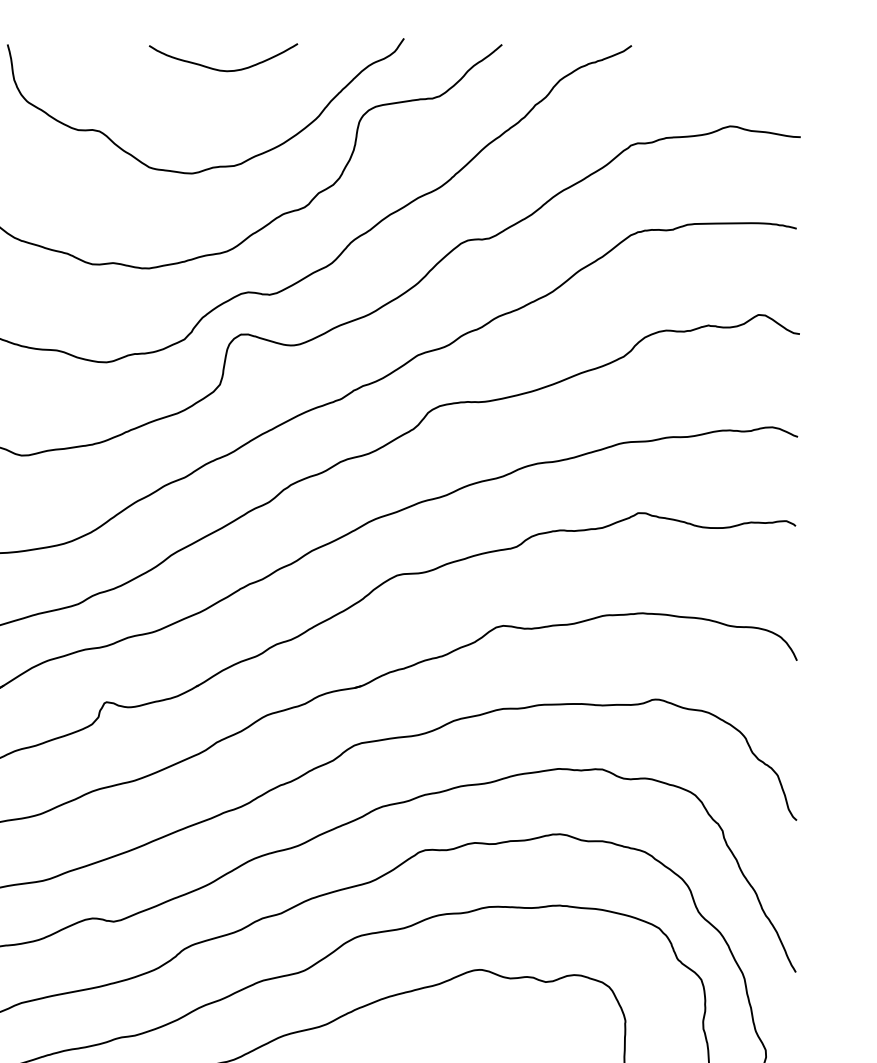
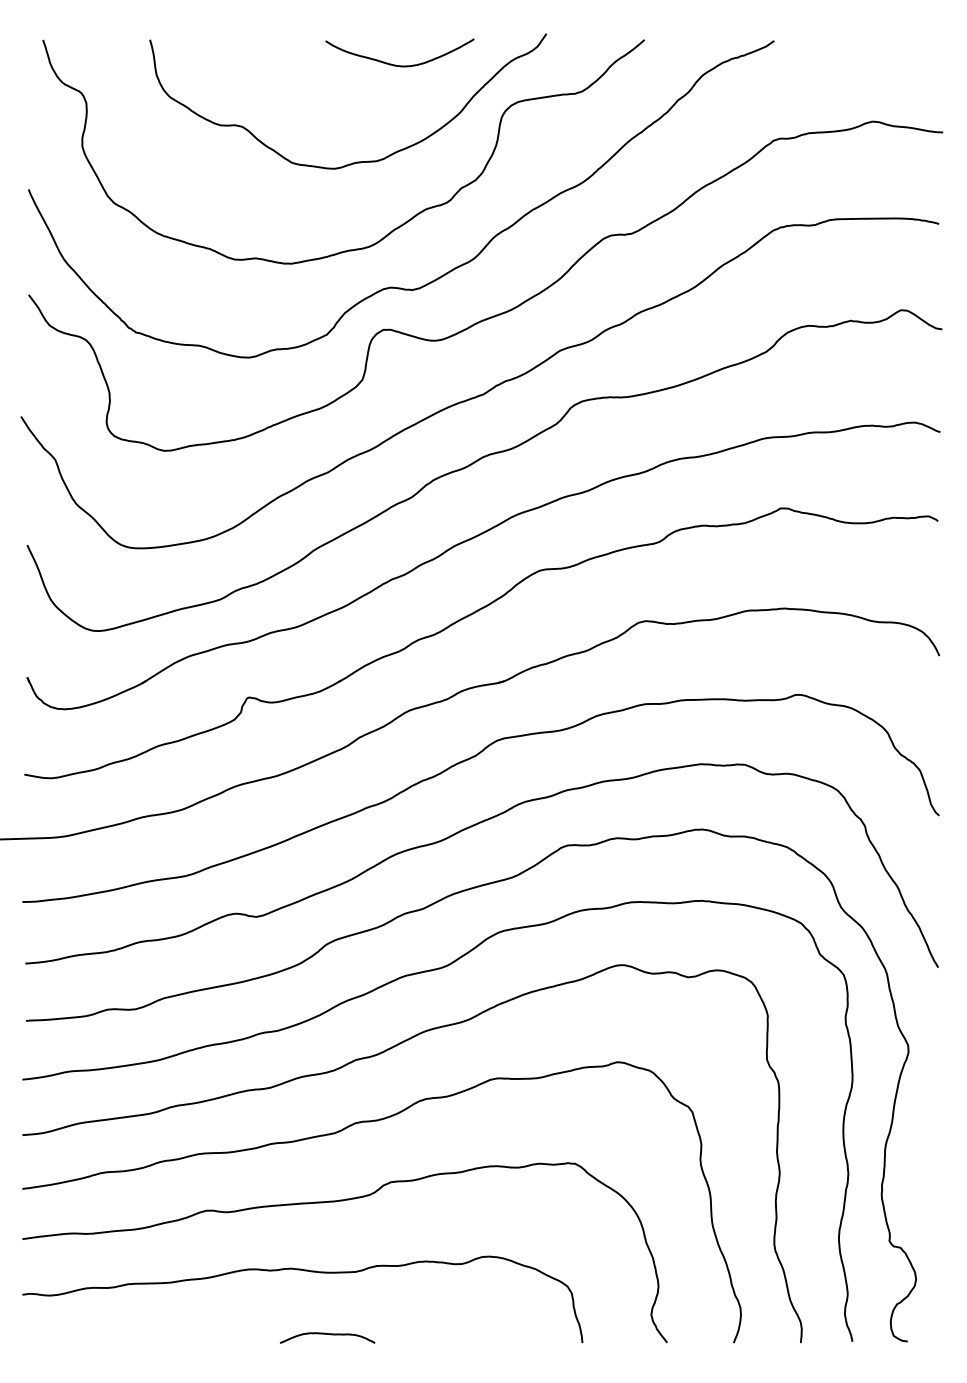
curve: (219, 69) -> (395, 64), moved

